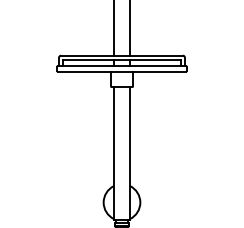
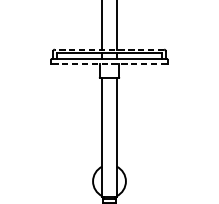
line: (122, 55) -> (109, 49), solid -> dashed
line: (121, 71) -> (109, 63), solid -> dashed

